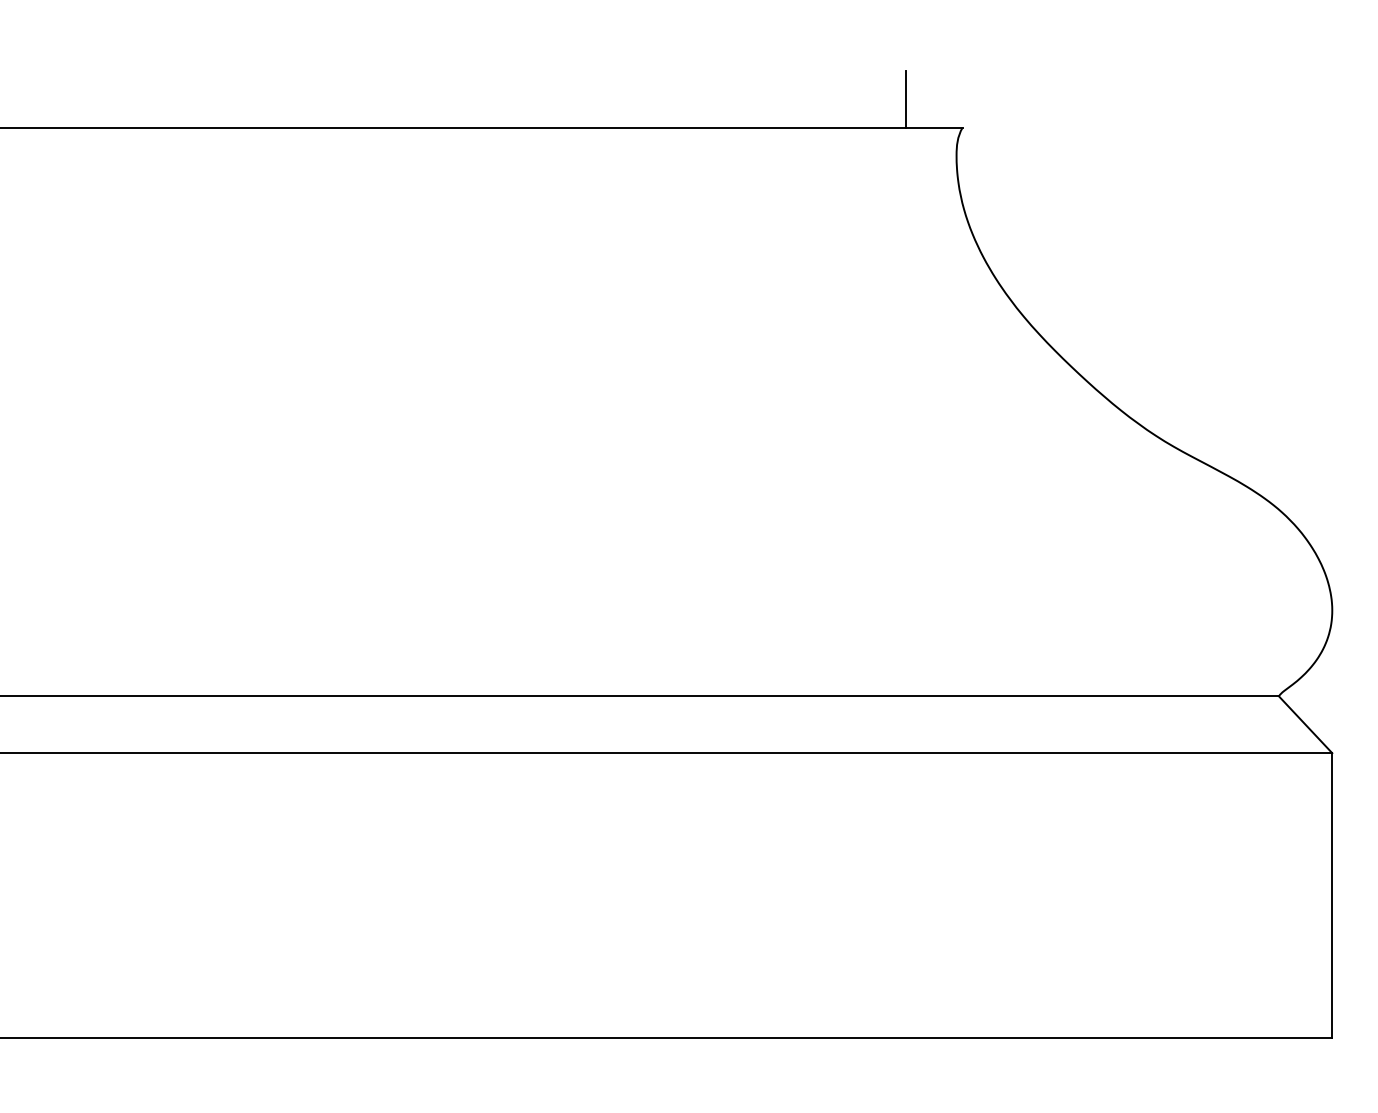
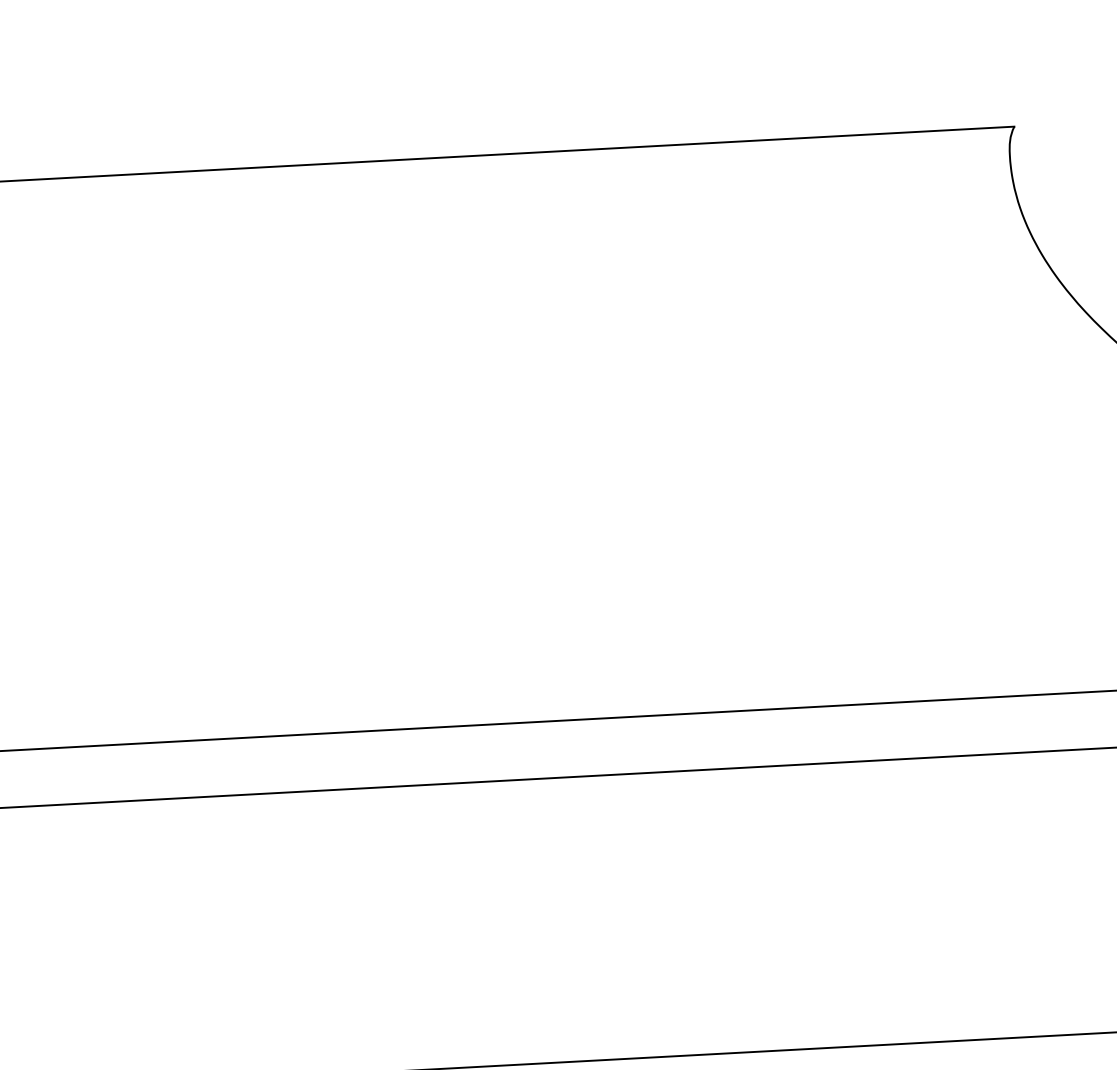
line: (905, 98) -> (955, 100), removed

